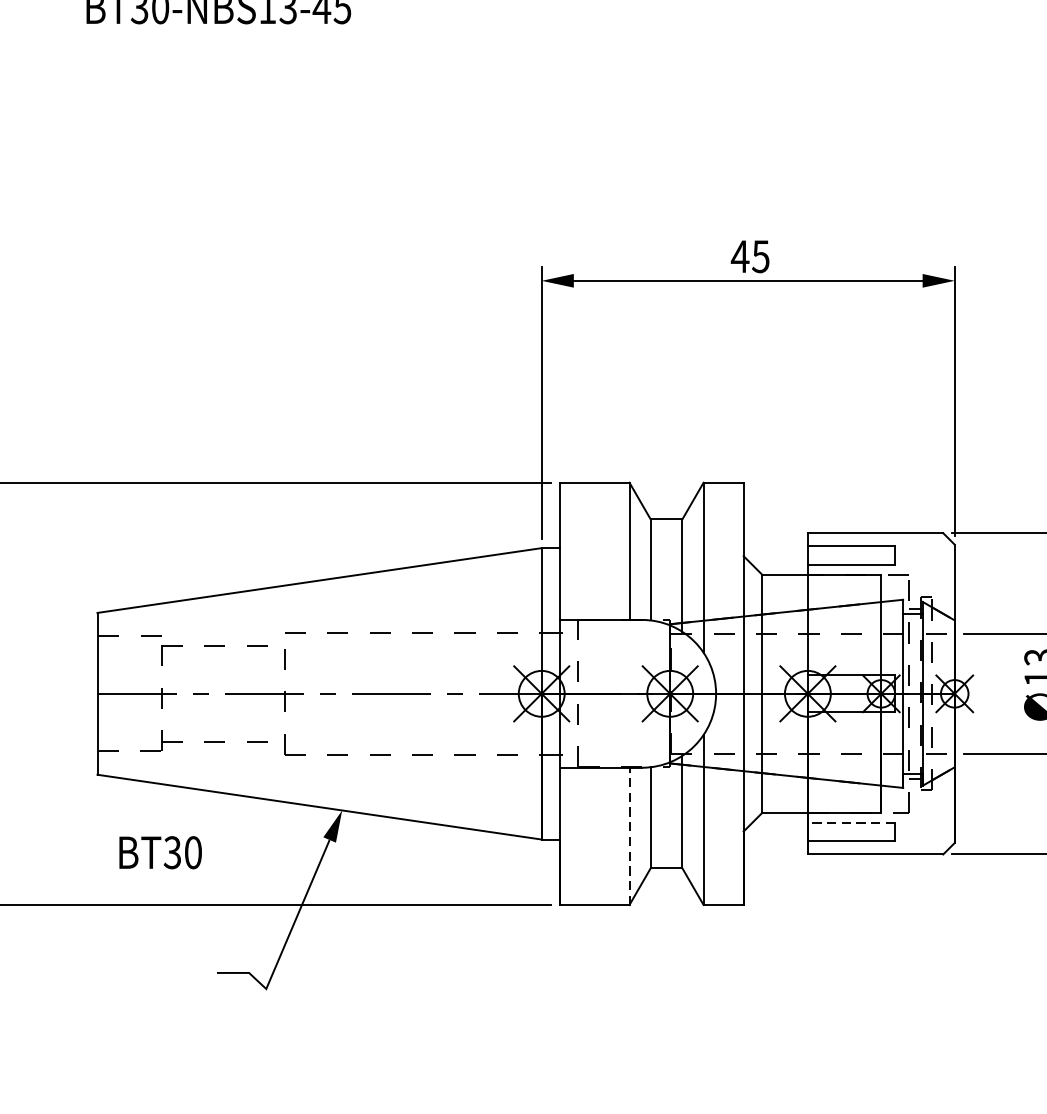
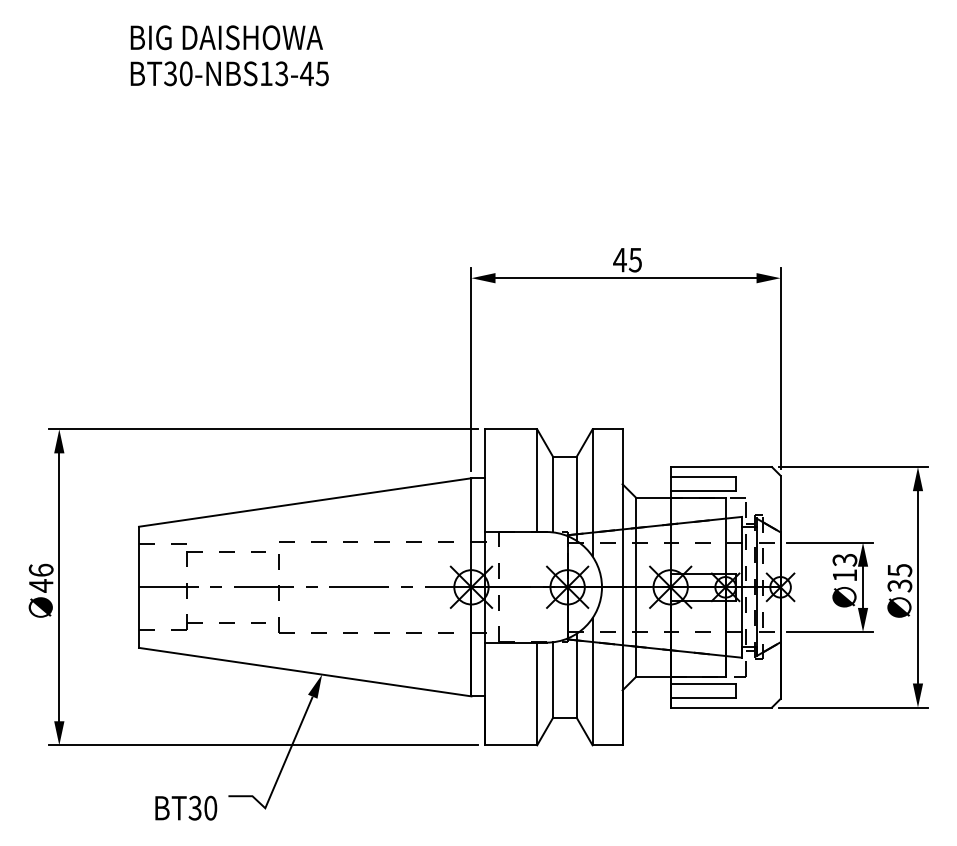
line: (851, 822) -> (703, 683), dashed -> solid
line: (629, 835) -> (537, 693), dashed -> solid
text: (160, 851) -> (186, 807), moved

